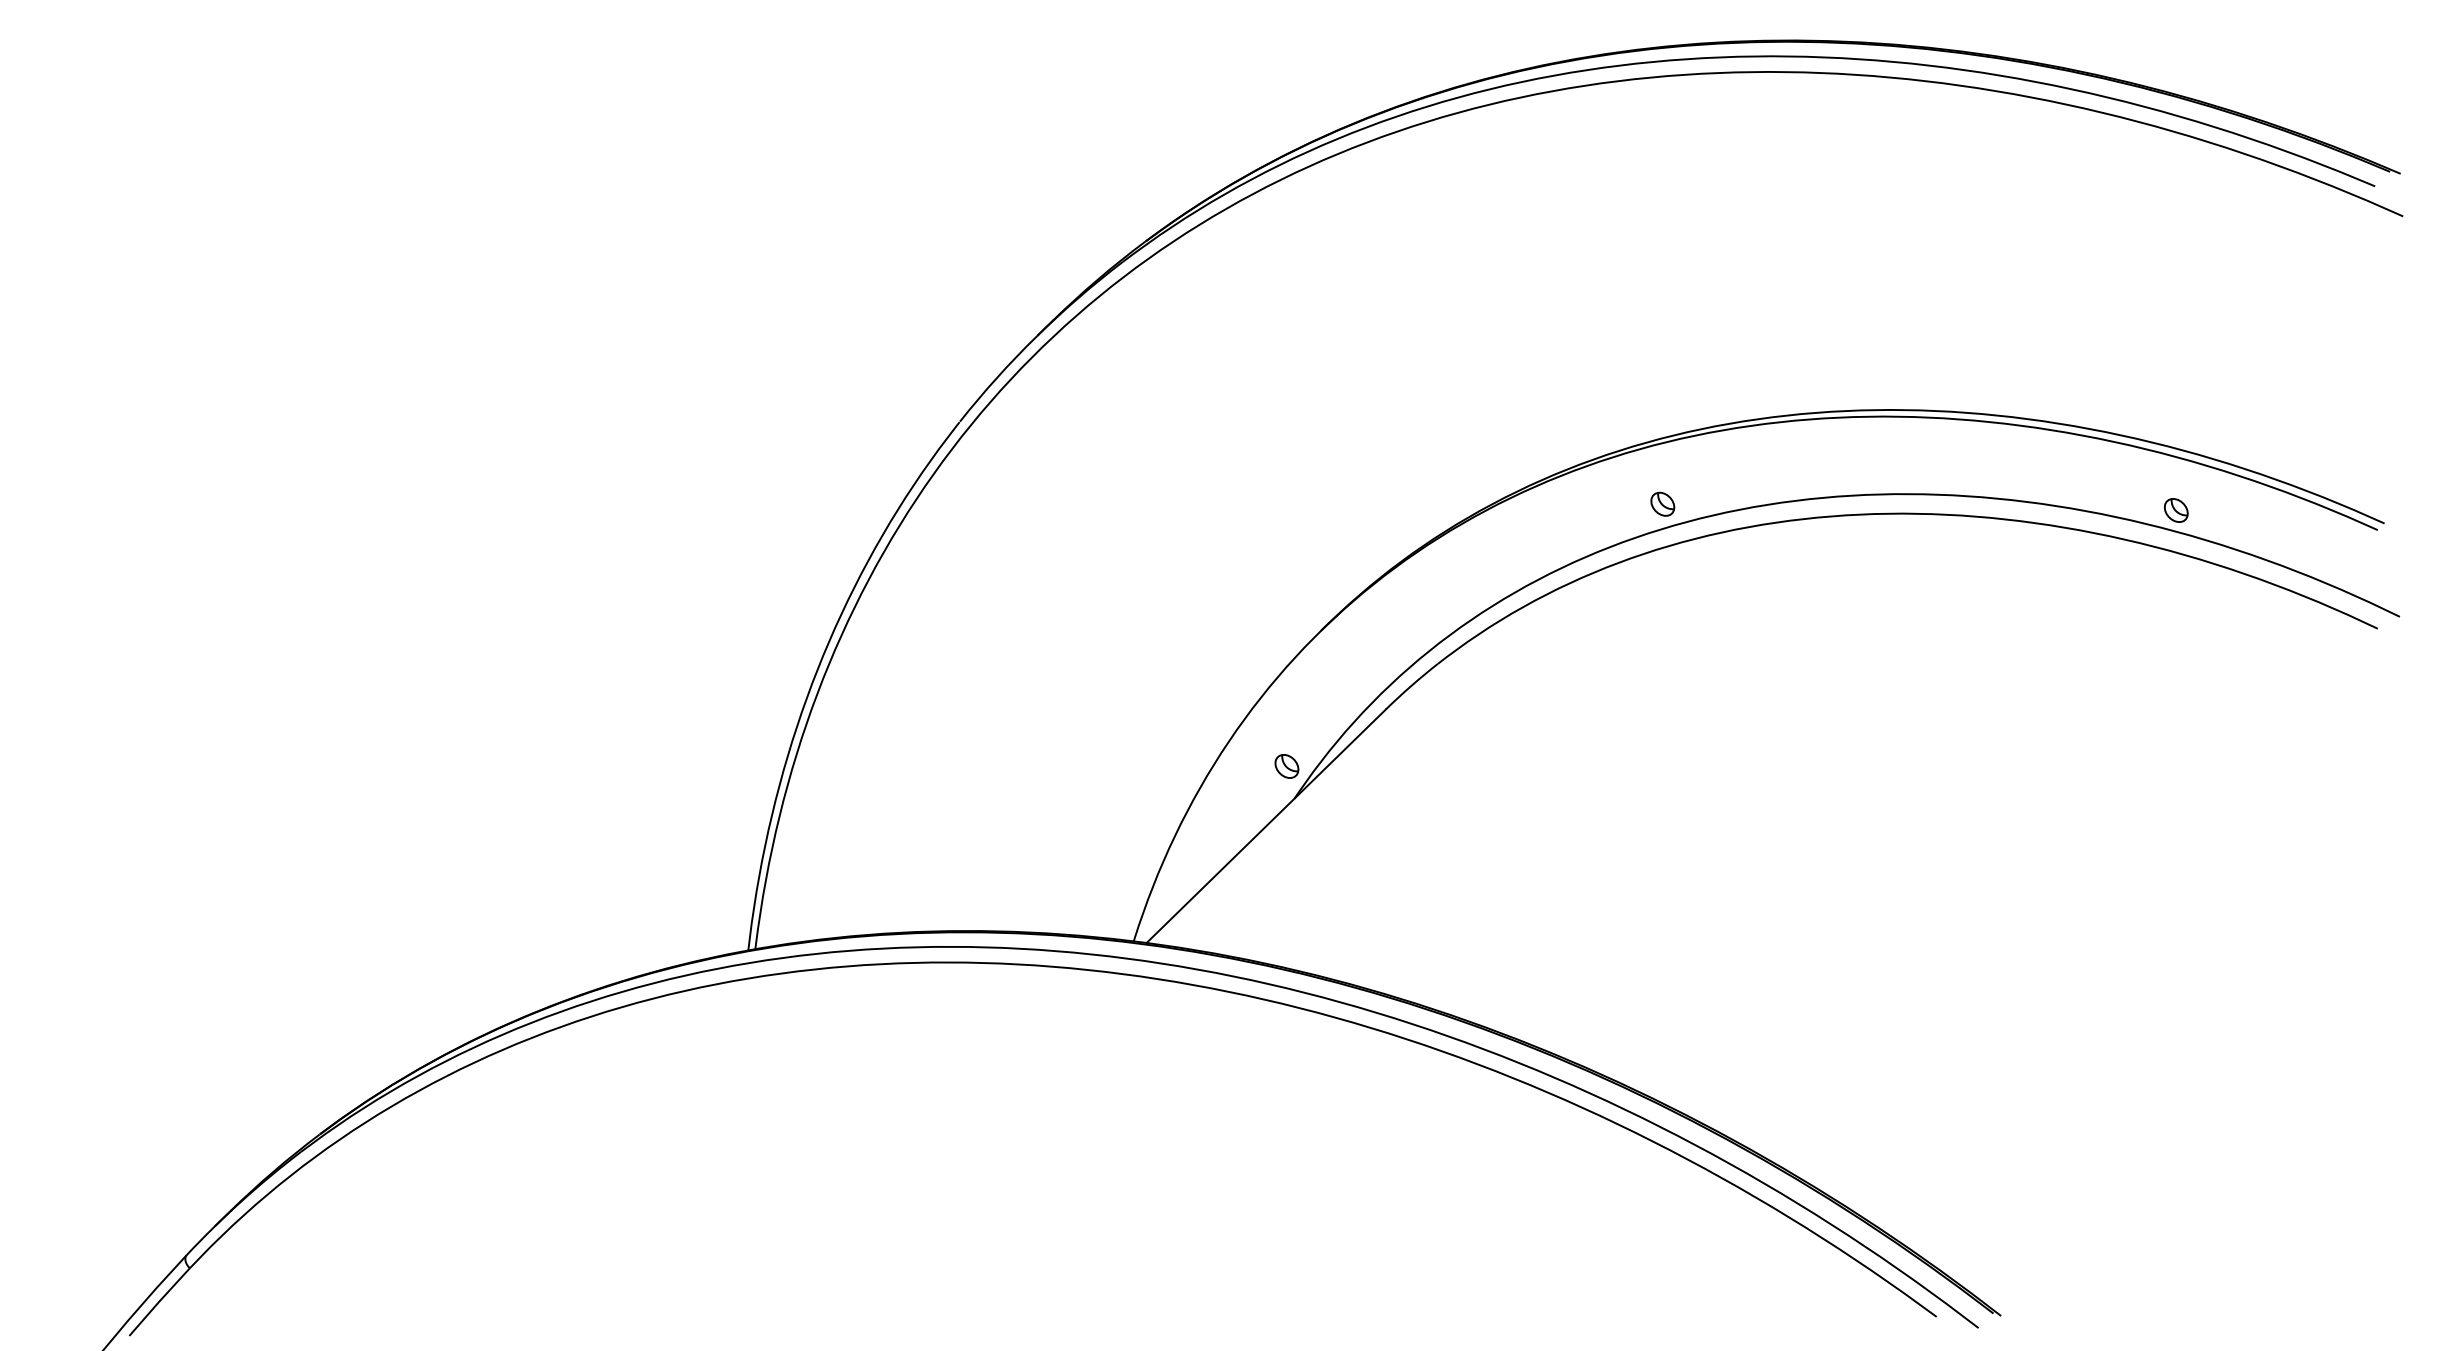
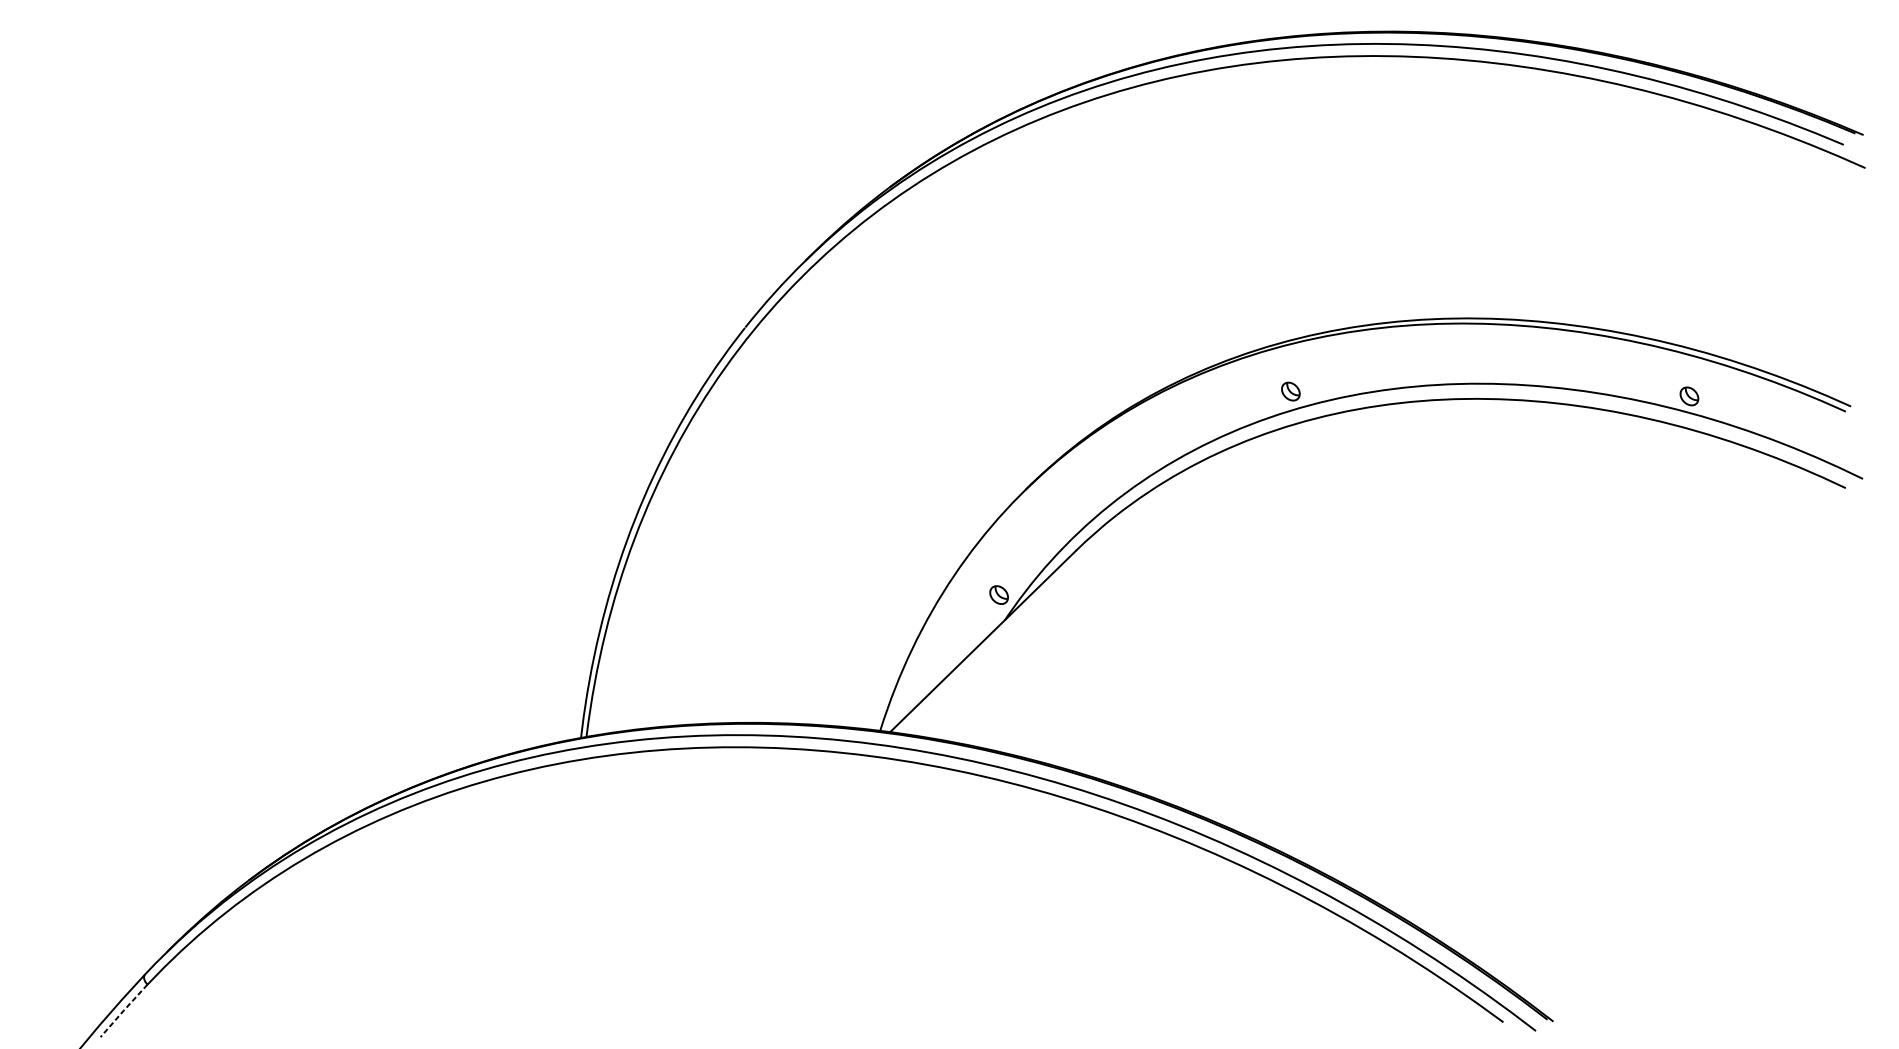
line: (159, 1301) -> (124, 1010), solid -> dashed

